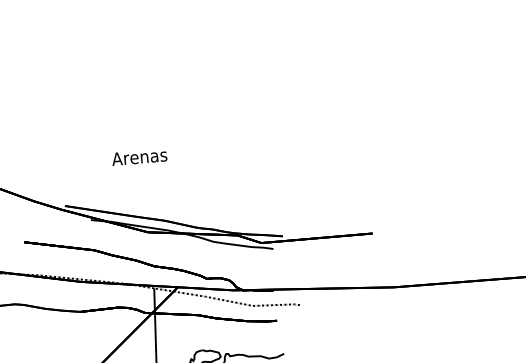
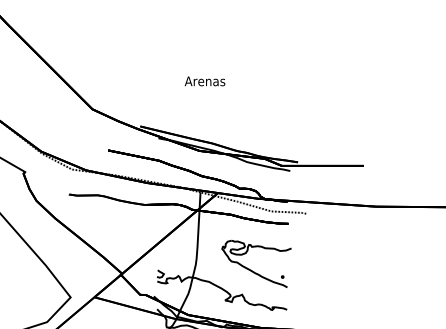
text: (138, 157) -> (204, 81), moved

